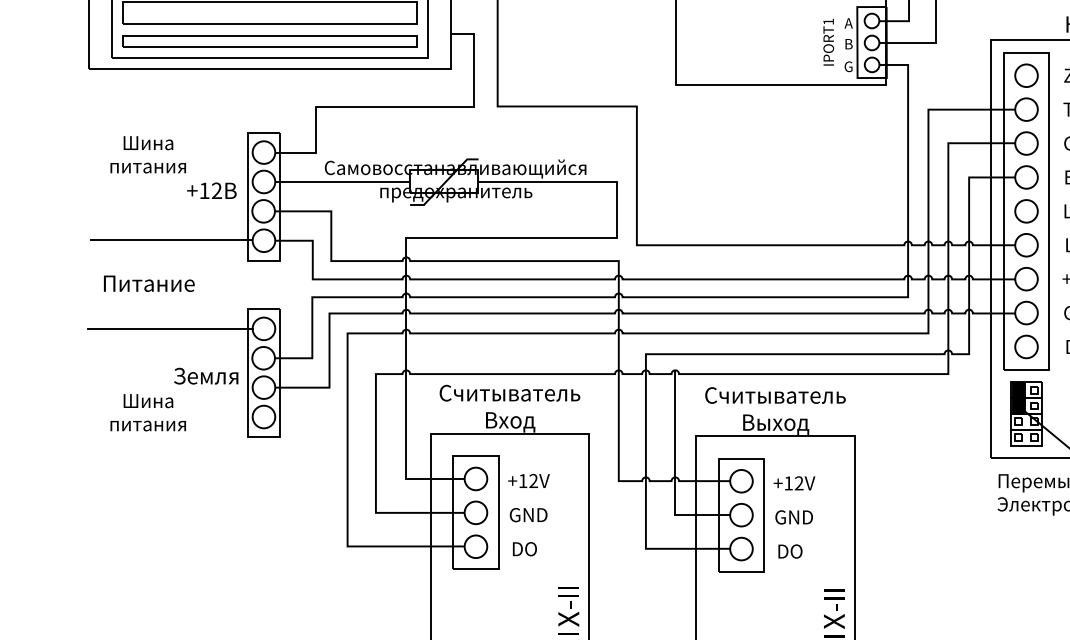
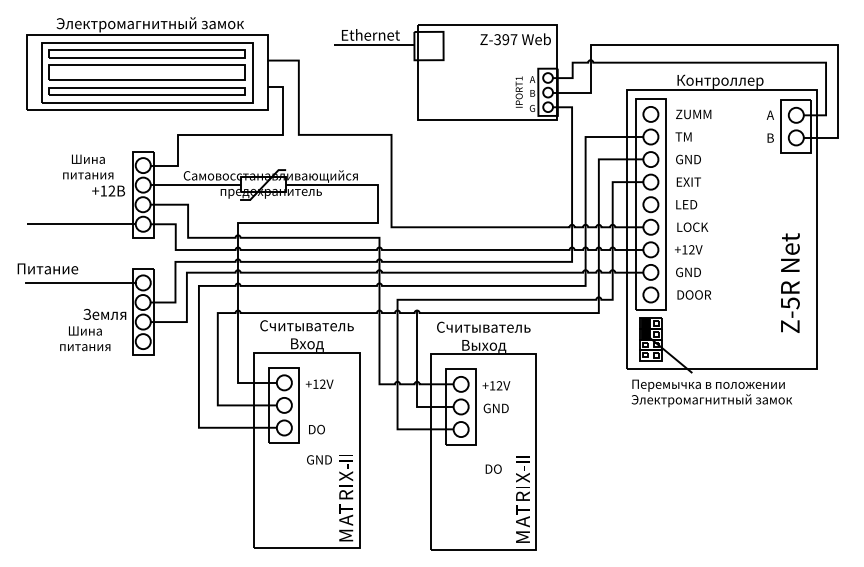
text: (148, 153) -> (88, 166), moved
text: (148, 283) -> (47, 268), moved
text: (148, 412) -> (85, 338), moved
text: (528, 514) -> (319, 459), moved
text: (790, 550) -> (493, 468), moved

